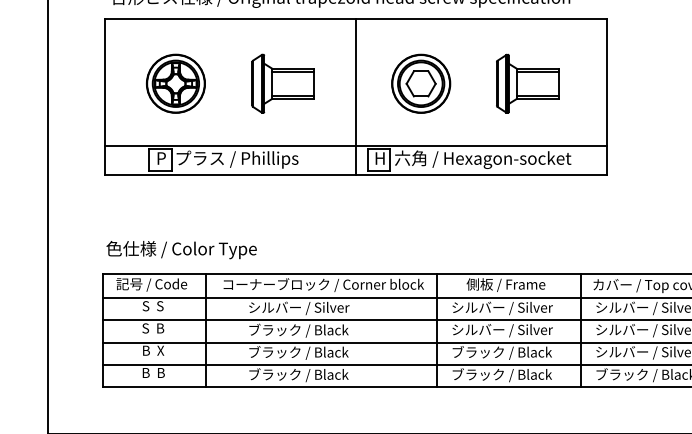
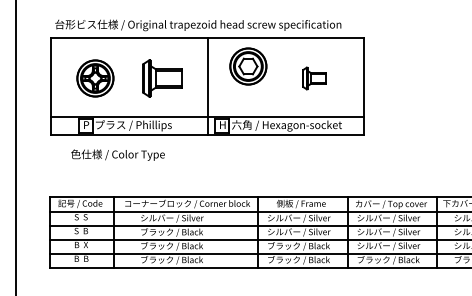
part: (421, 83) -> (248, 66), moved
part: (527, 83) -> (314, 78), size x0.6
text: (180, 248) -> (117, 154), moved

